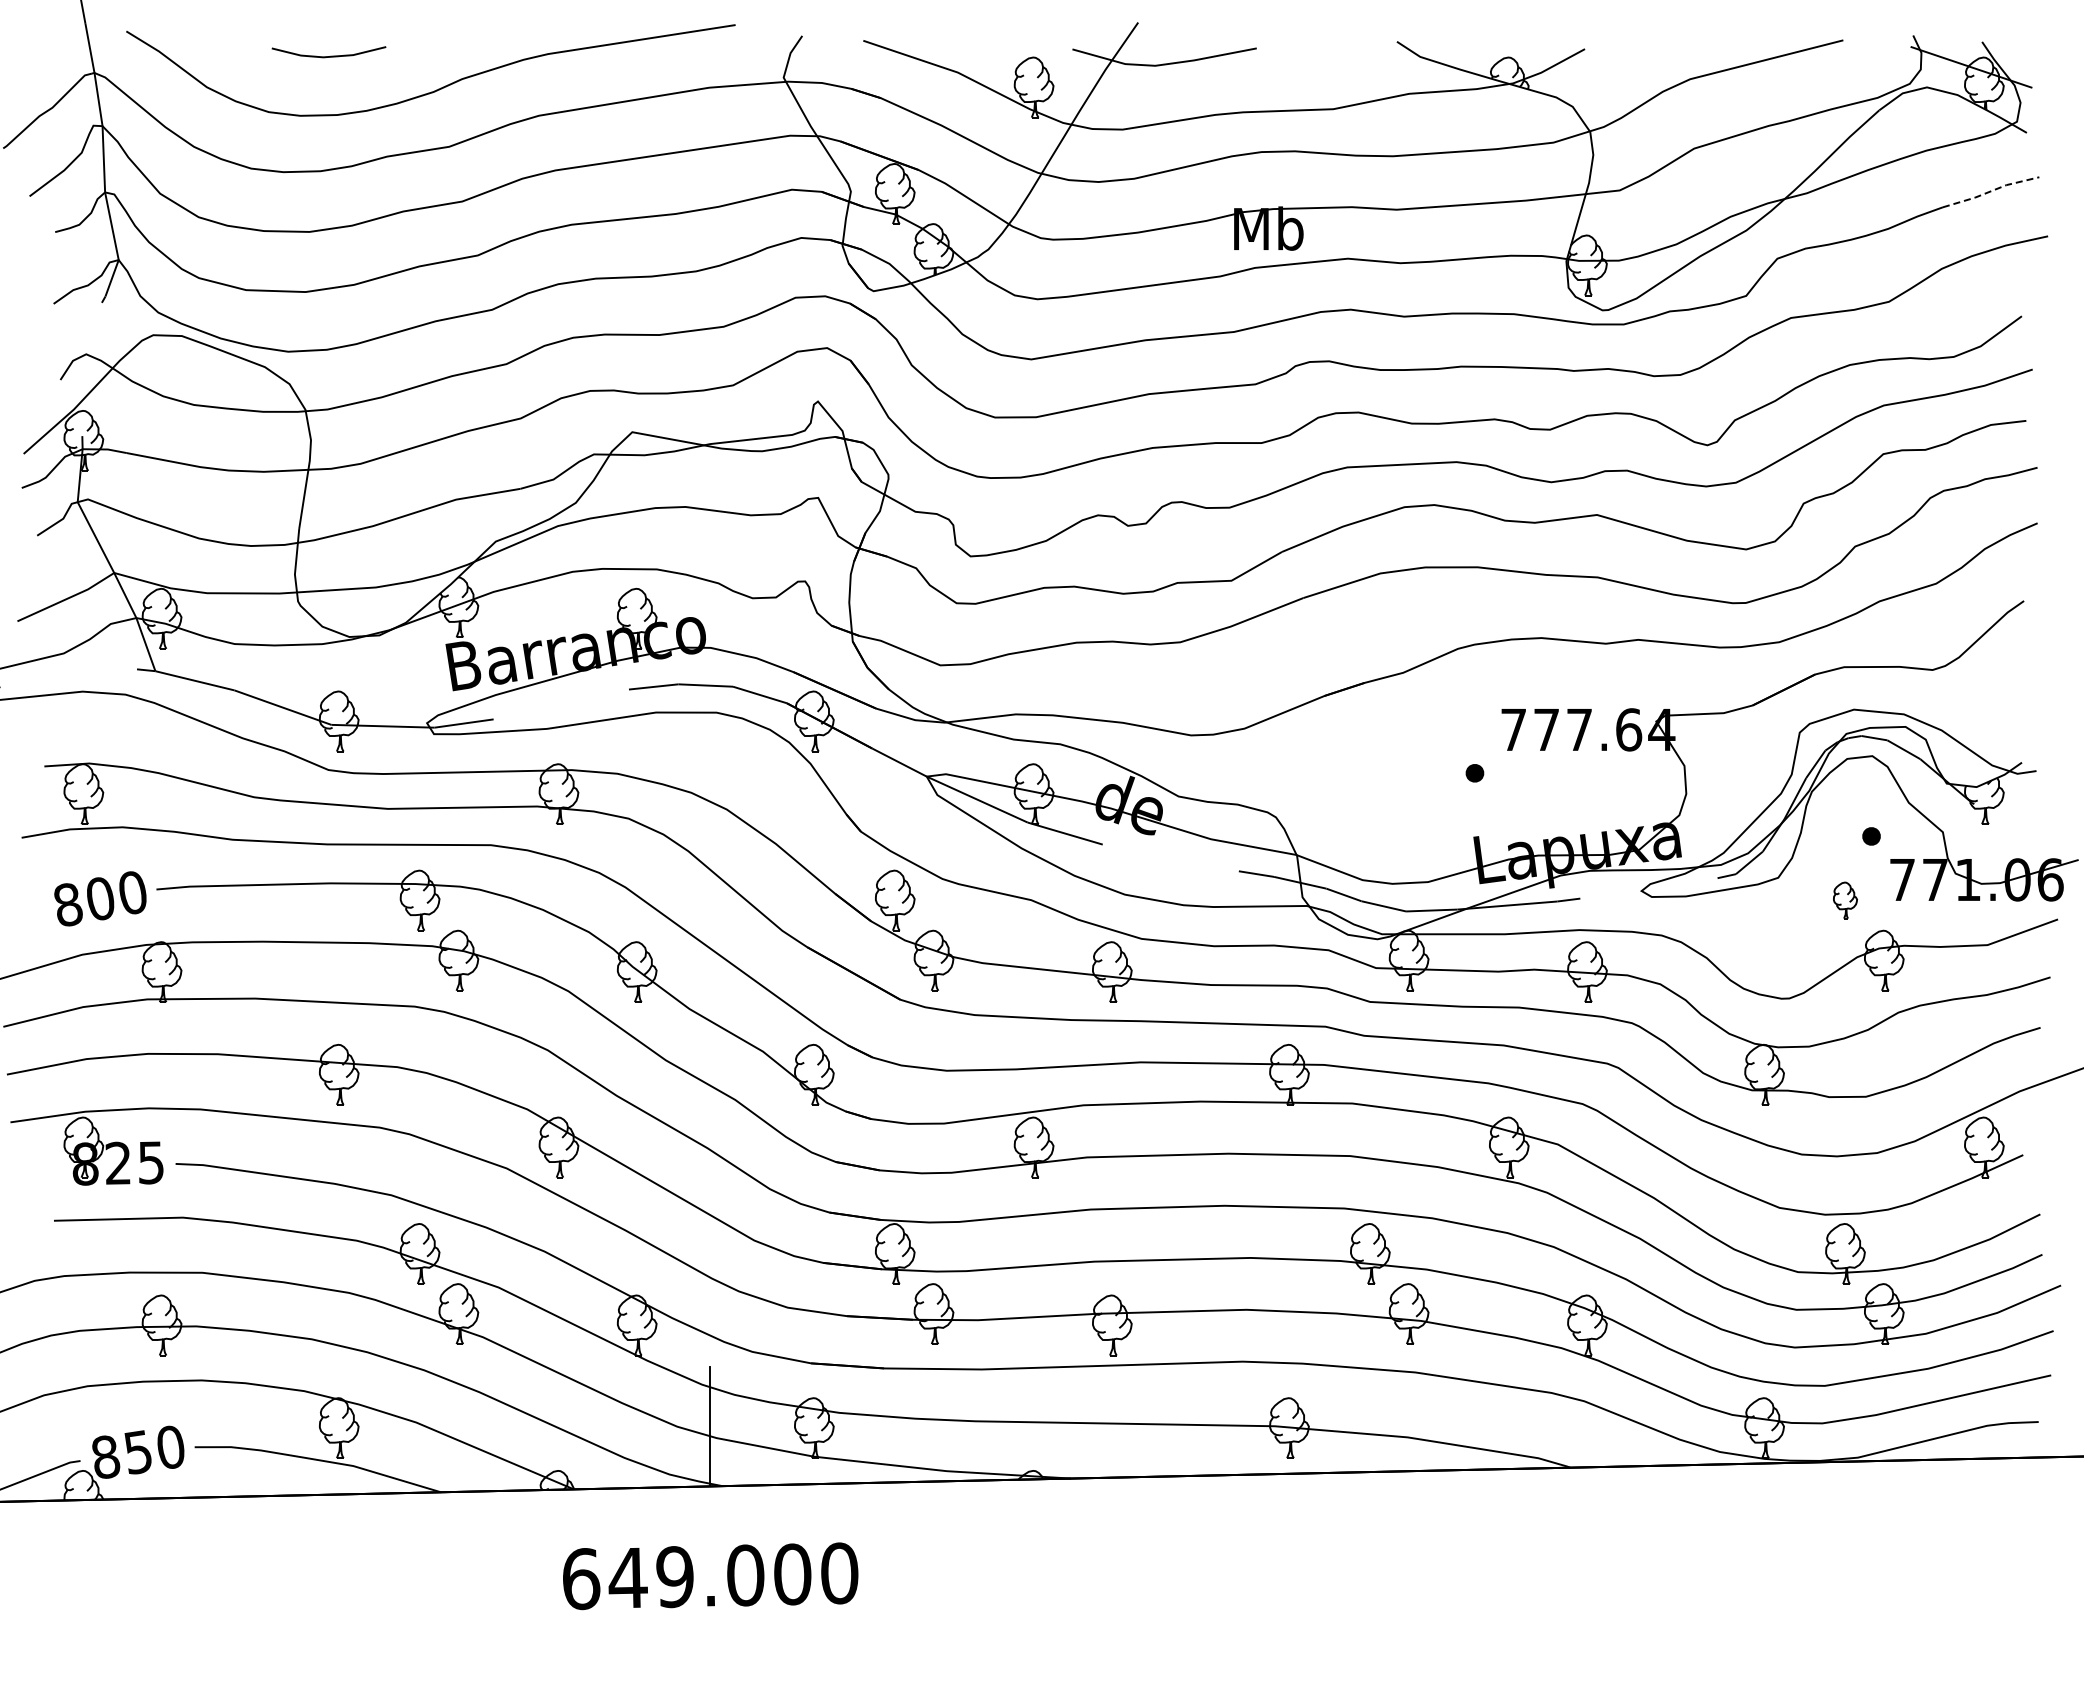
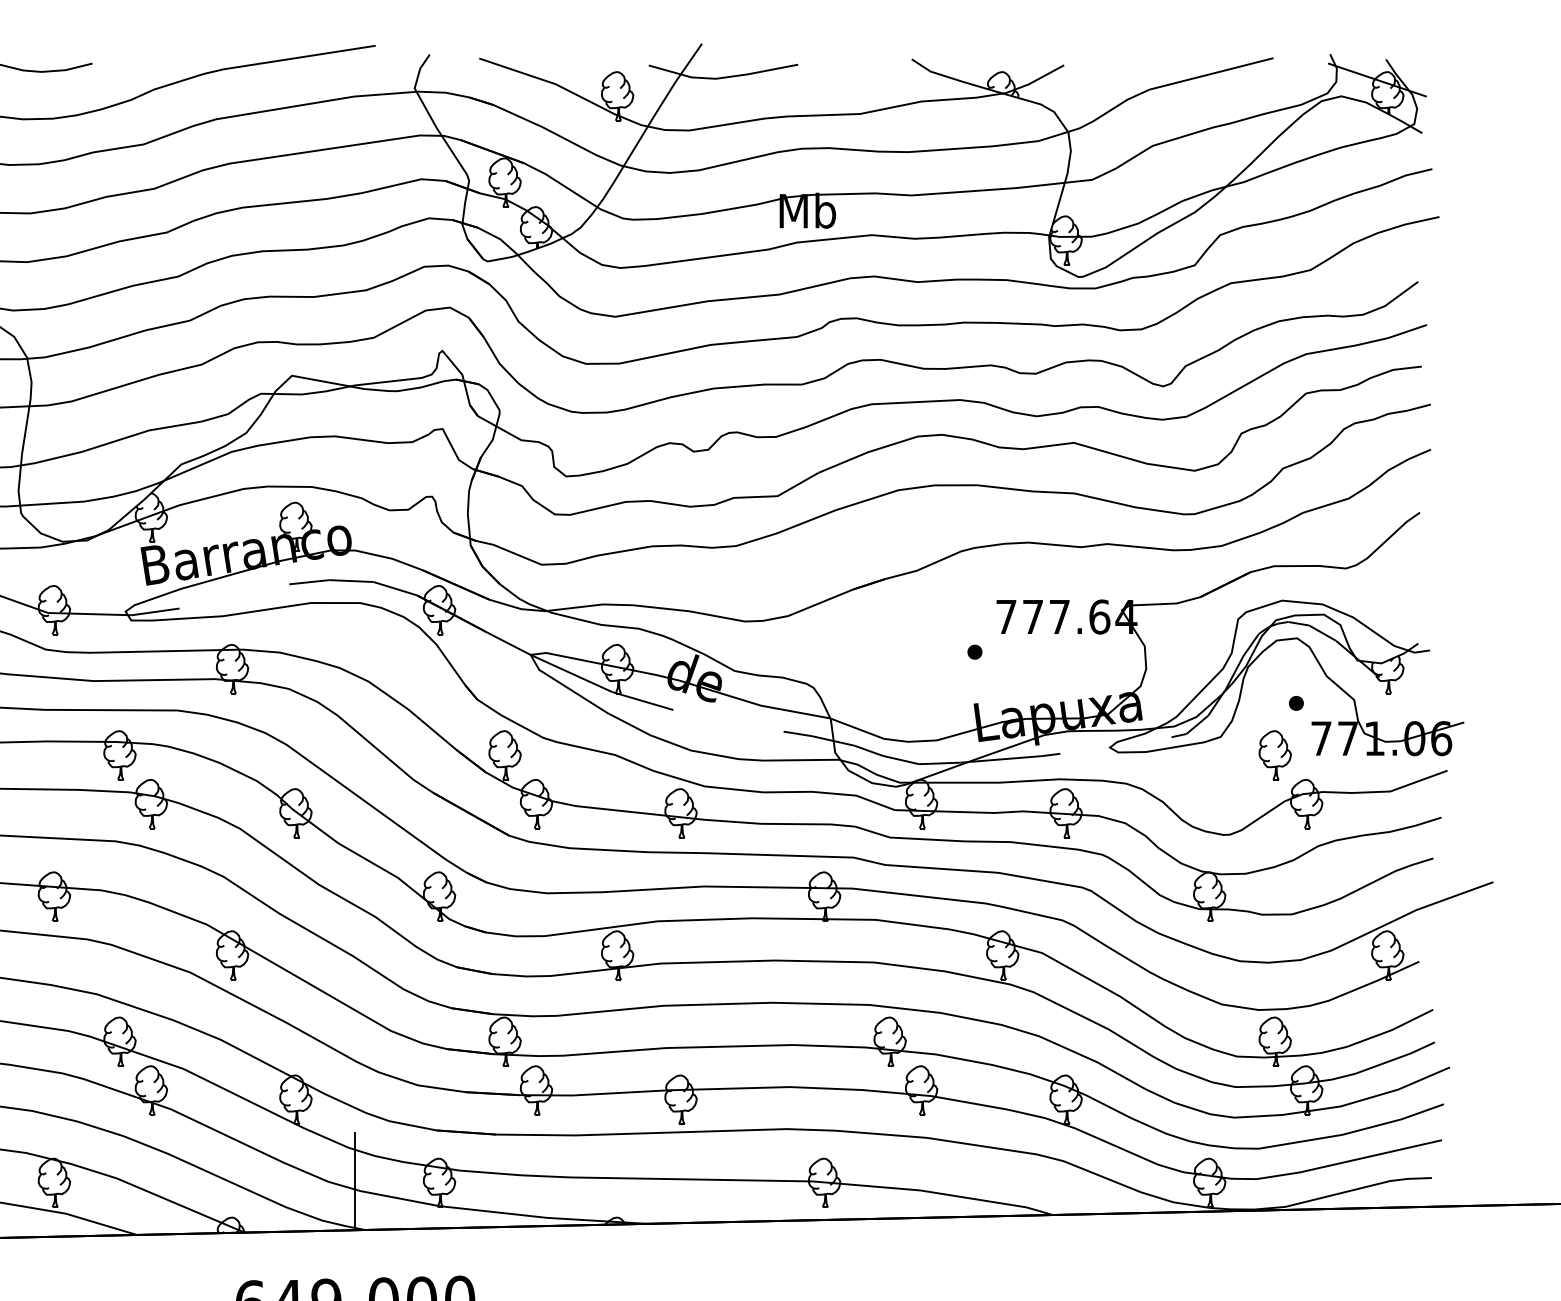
line: (1990, 191) -> (1392, 180), dashed -> solid
part: (1845, 900) -> (1275, 755), size x1.67

